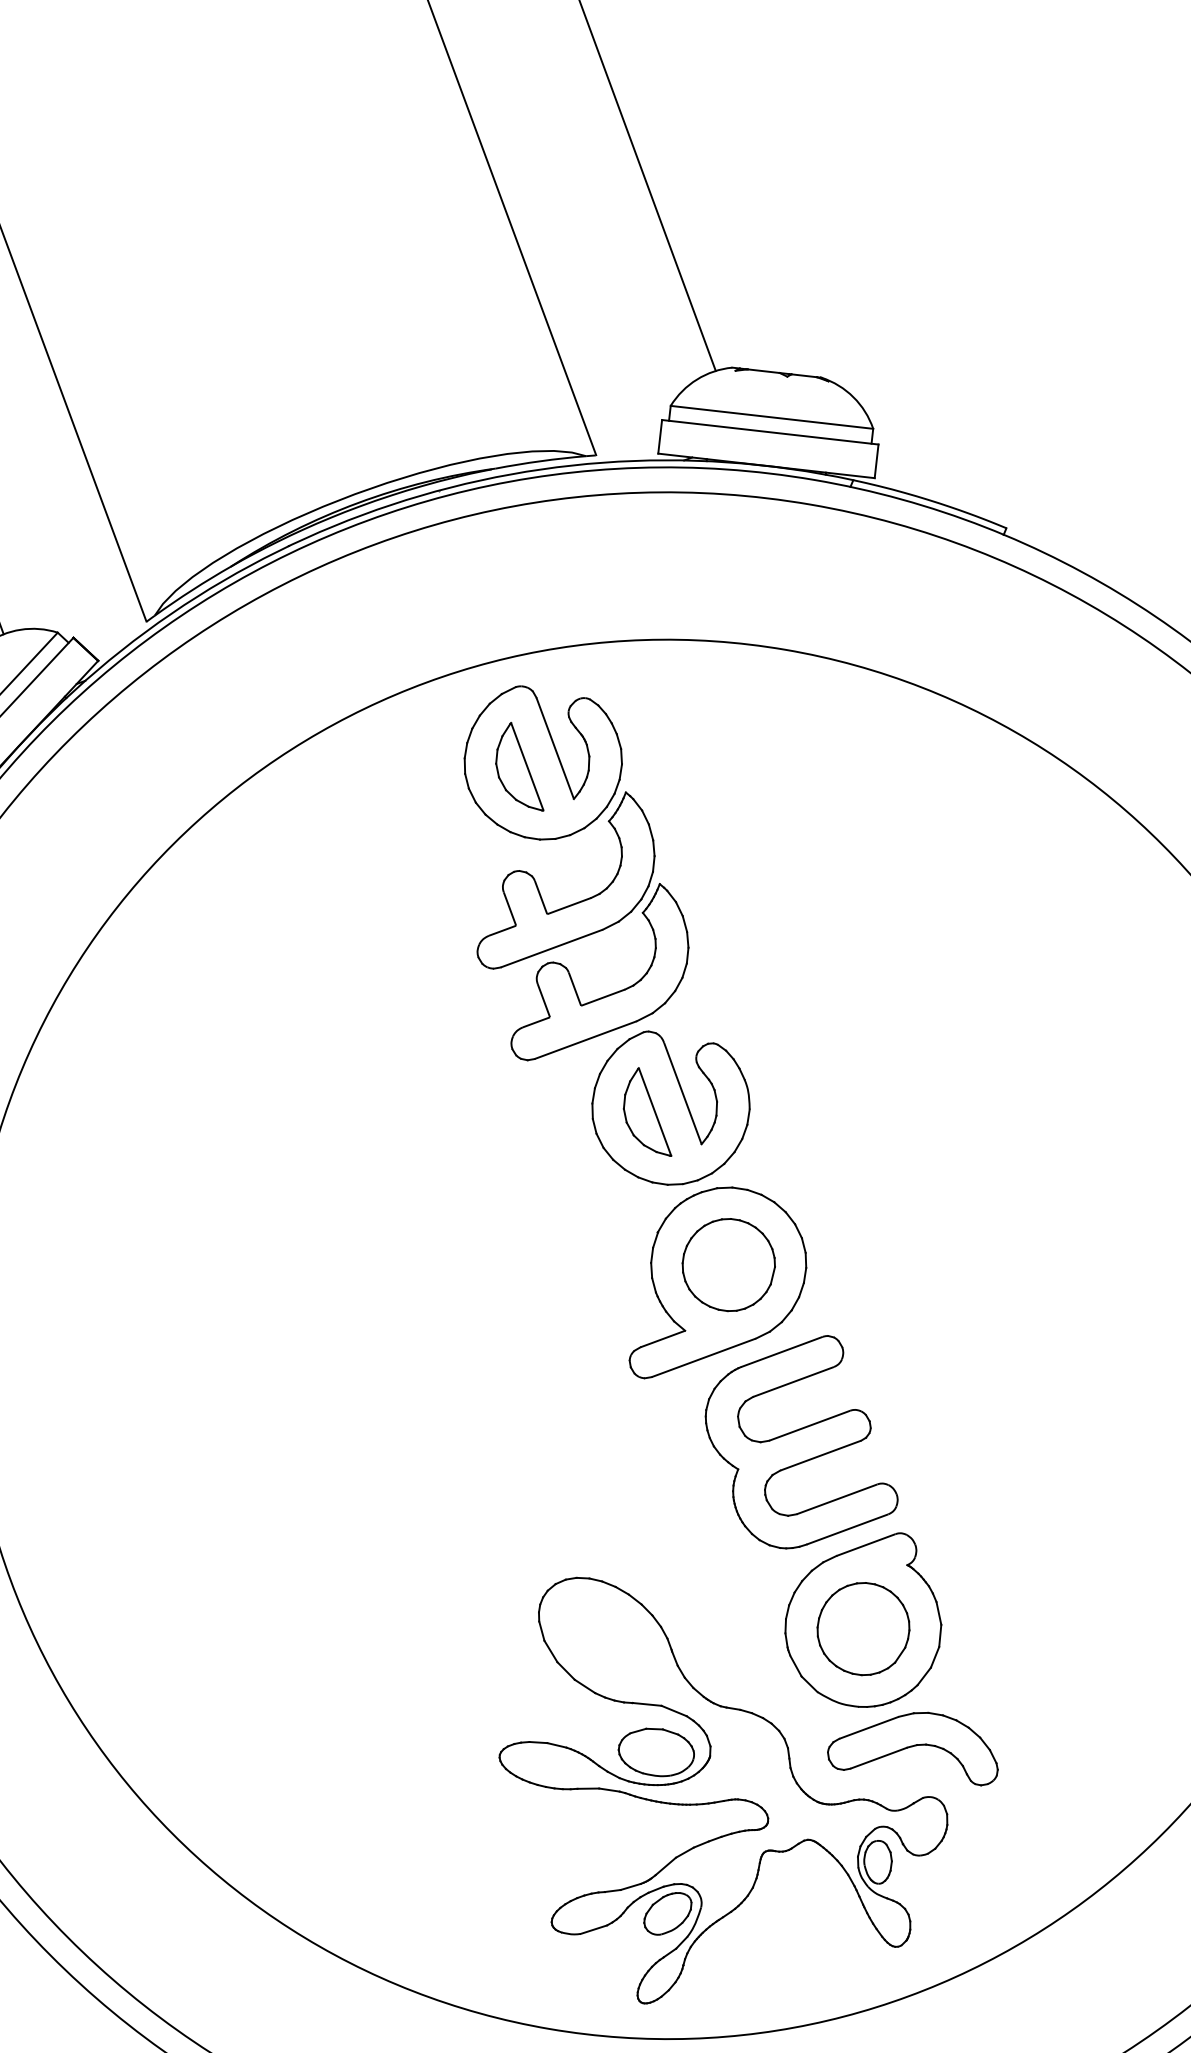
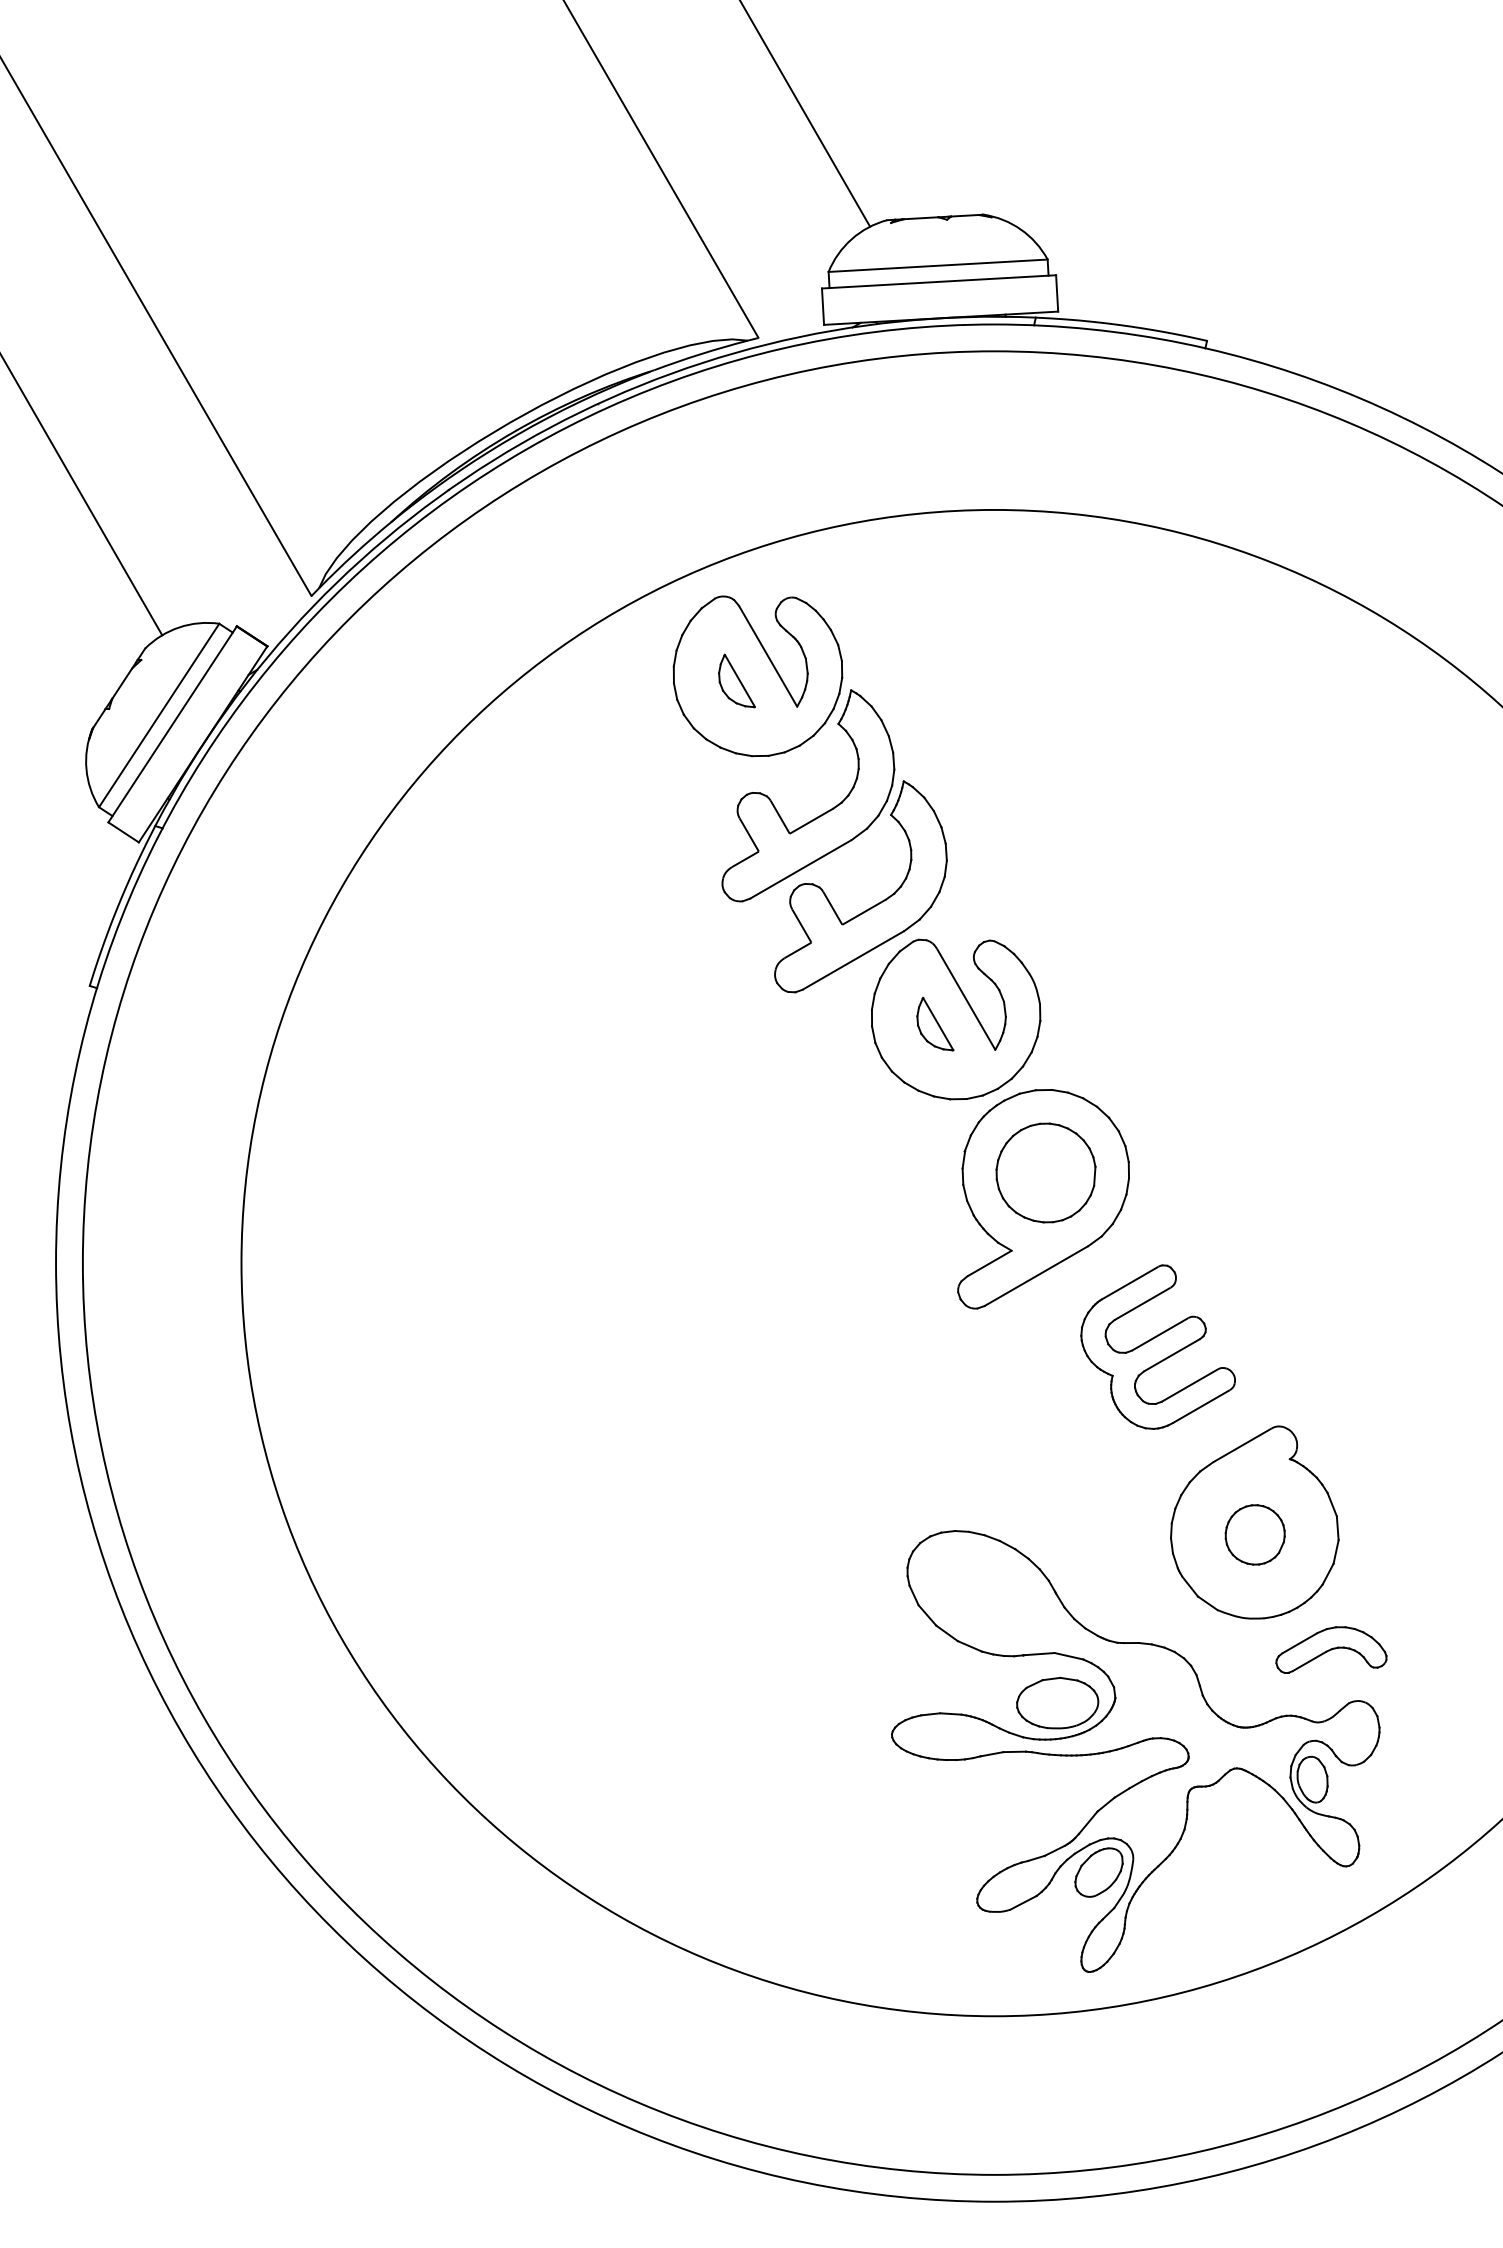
part: (522, 765) -> (736, 680), size x0.6
part: (650, 1110) -> (935, 1023), size x0.6
part: (803, 1441) -> (1157, 1346), size x0.7
part: (863, 1628) -> (1255, 1534), size x0.6
part: (915, 1745) -> (1331, 1649), size x0.6

